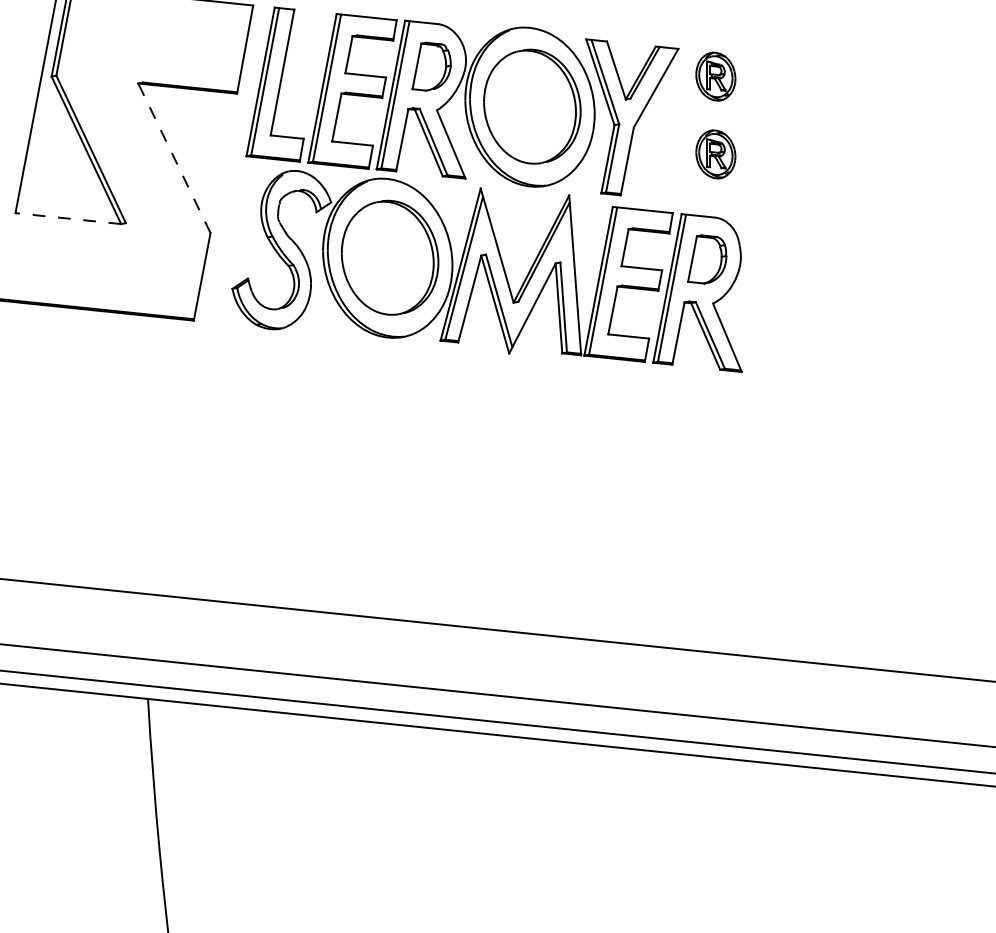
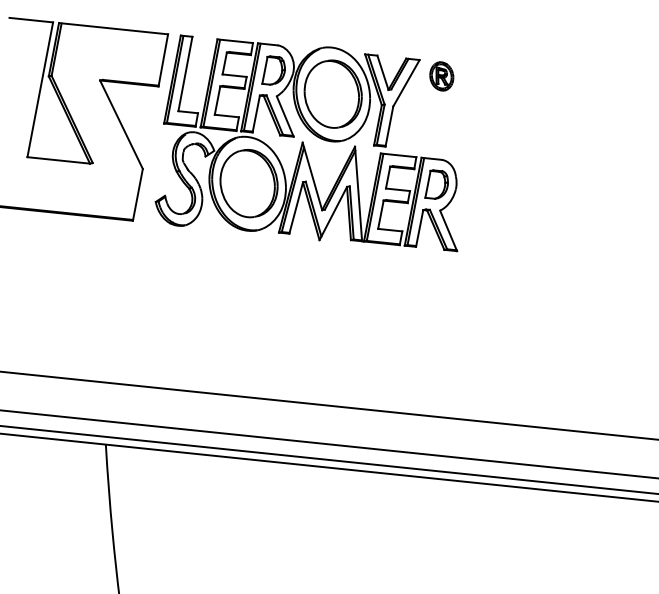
part: (715, 154) -> (441, 122), removed
line: (174, 157) -> (121, 124), dashed -> solid
line: (67, 218) -> (58, 160), dashed -> solid

